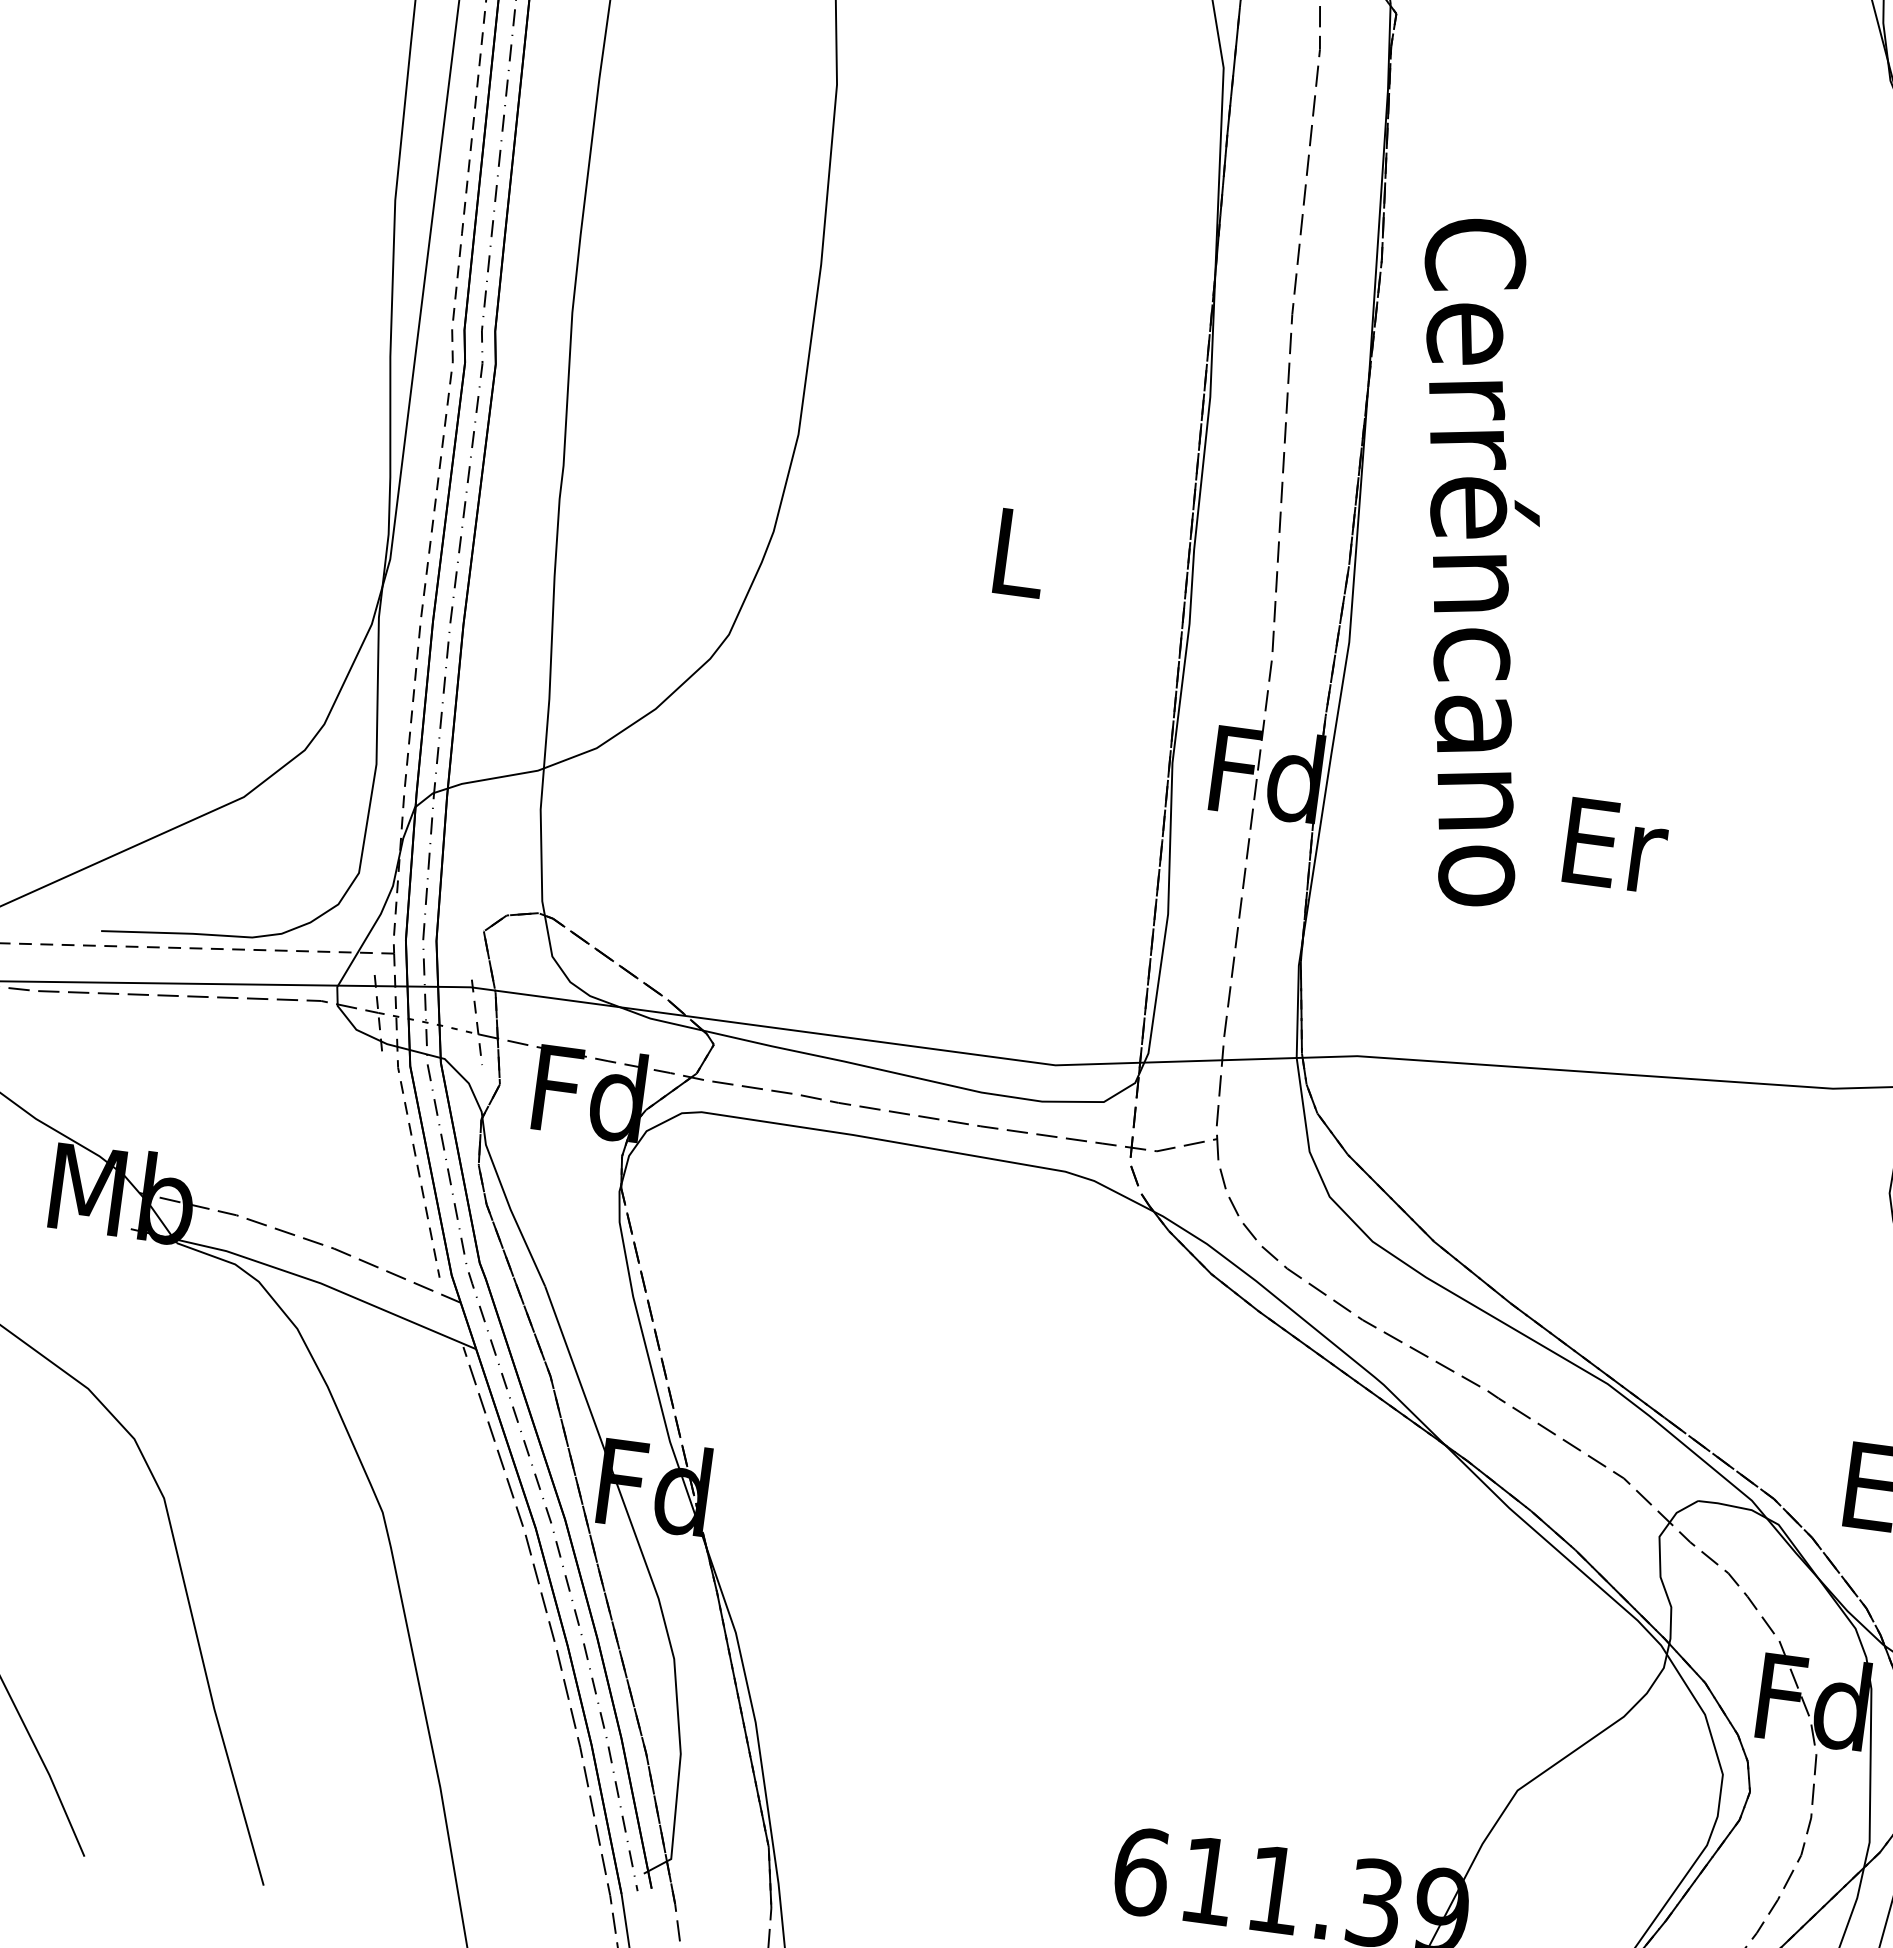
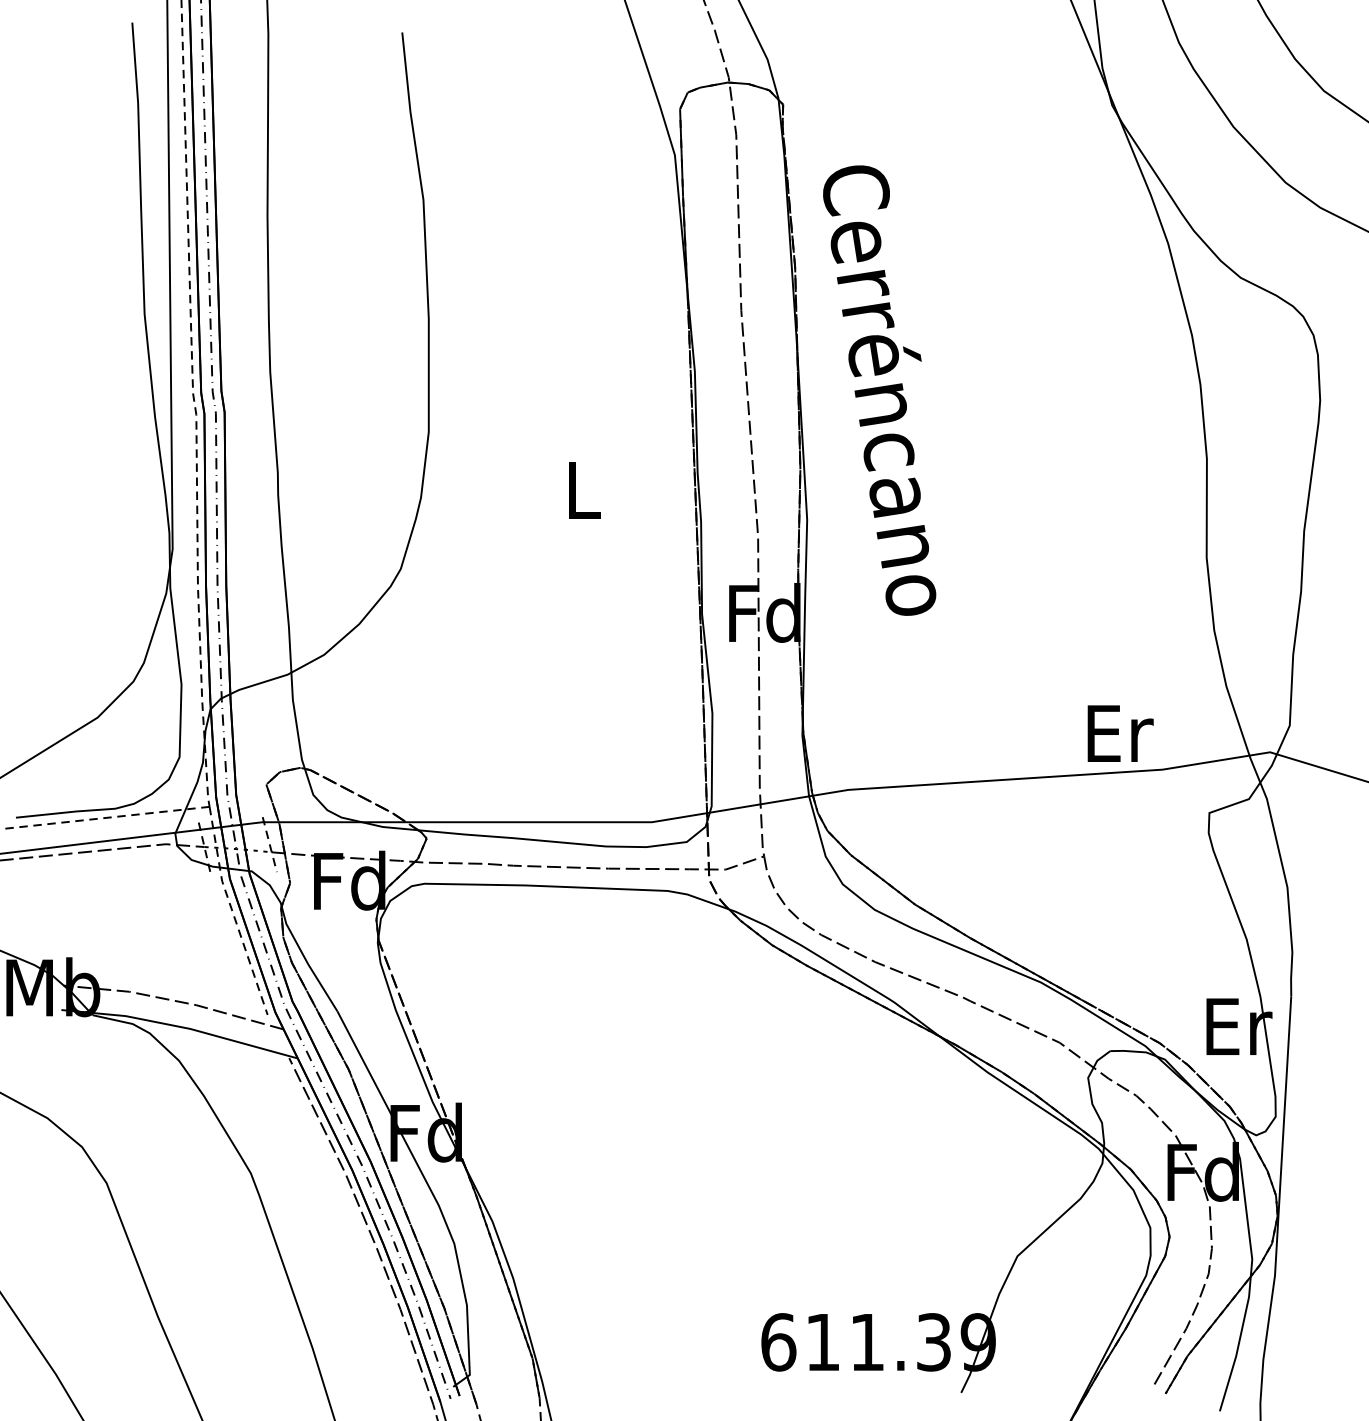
text: (1470, 561) -> (879, 390), moved
text: (1616, 845) -> (1120, 733), moved

